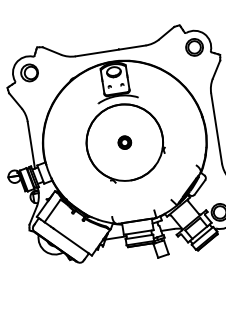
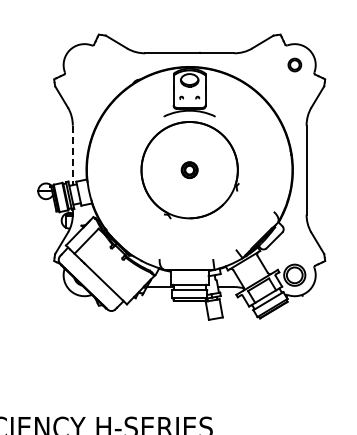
part: (194, 46) -> (294, 64), size x0.6
part: (29, 72) -> (84, 64), removed
line: (31, 145) -> (72, 155), solid -> dashed

